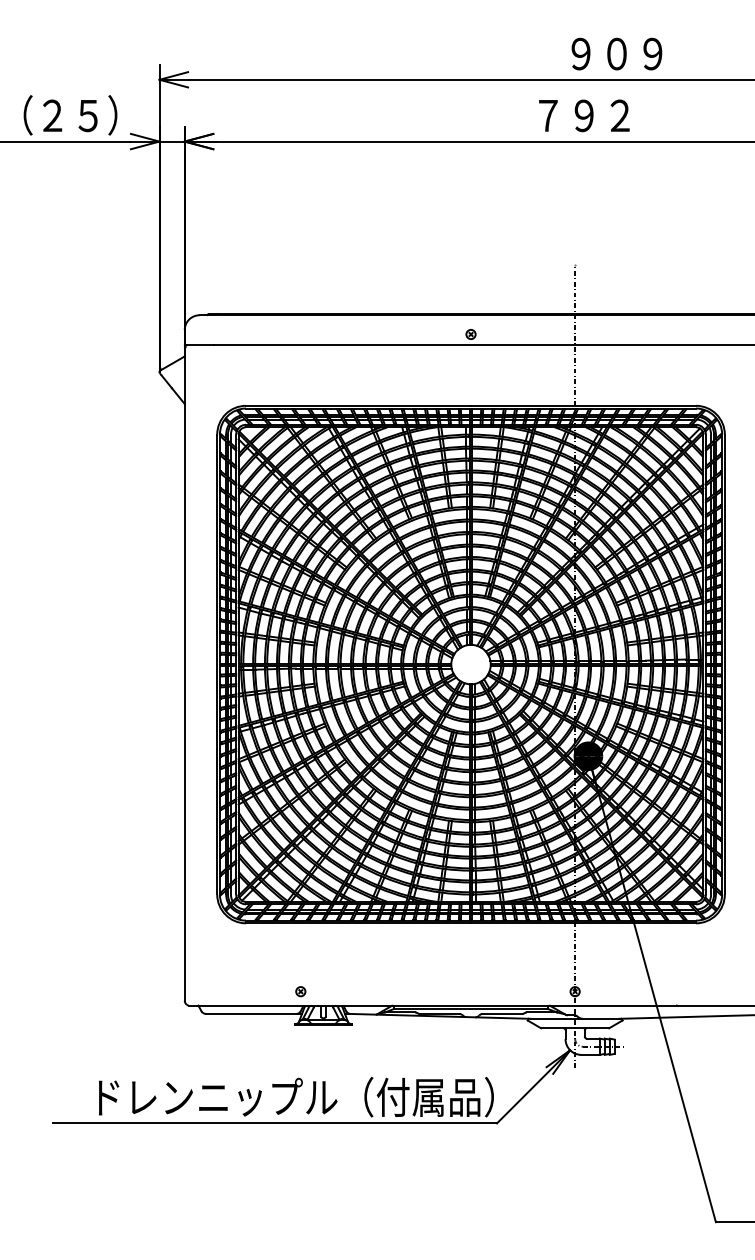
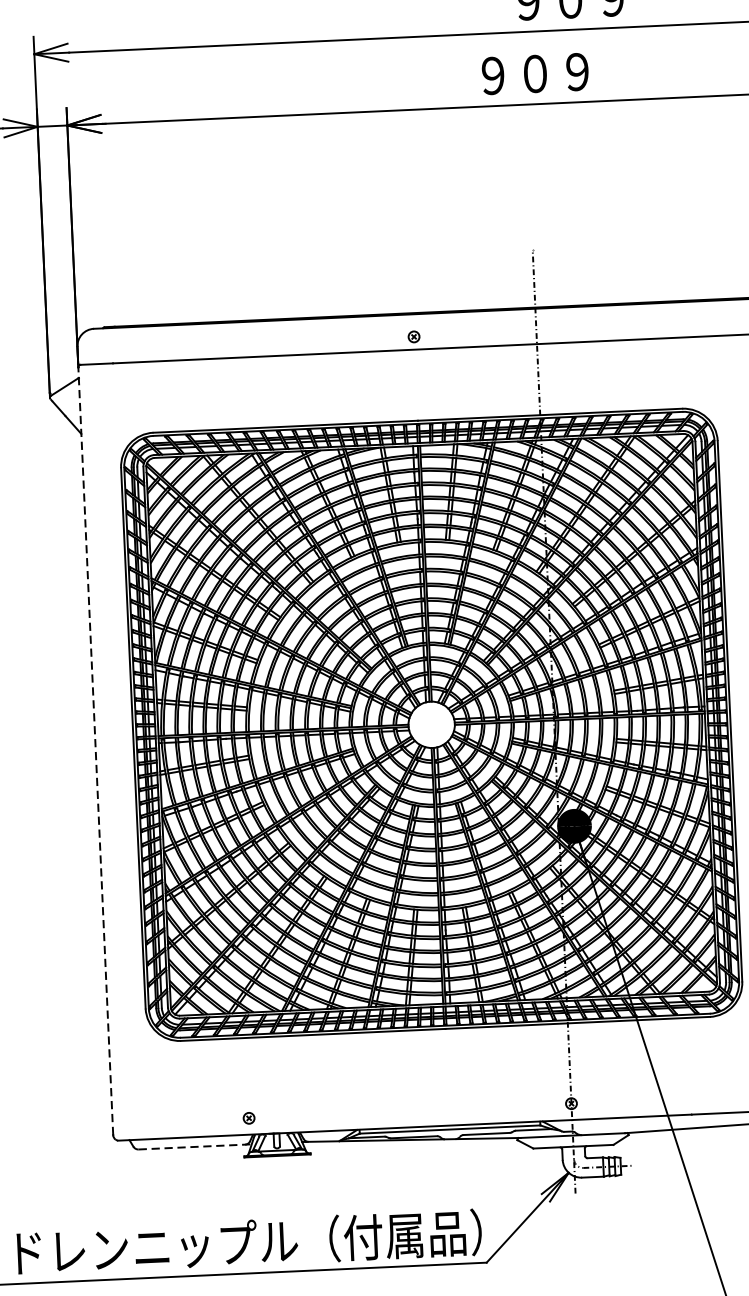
text: (584, 115) -> (535, 73), ７９２ -> ９０９
line: (184, 674) -> (95, 751), solid -> dashed
line: (254, 1013) -> (195, 1146), solid -> dashed

